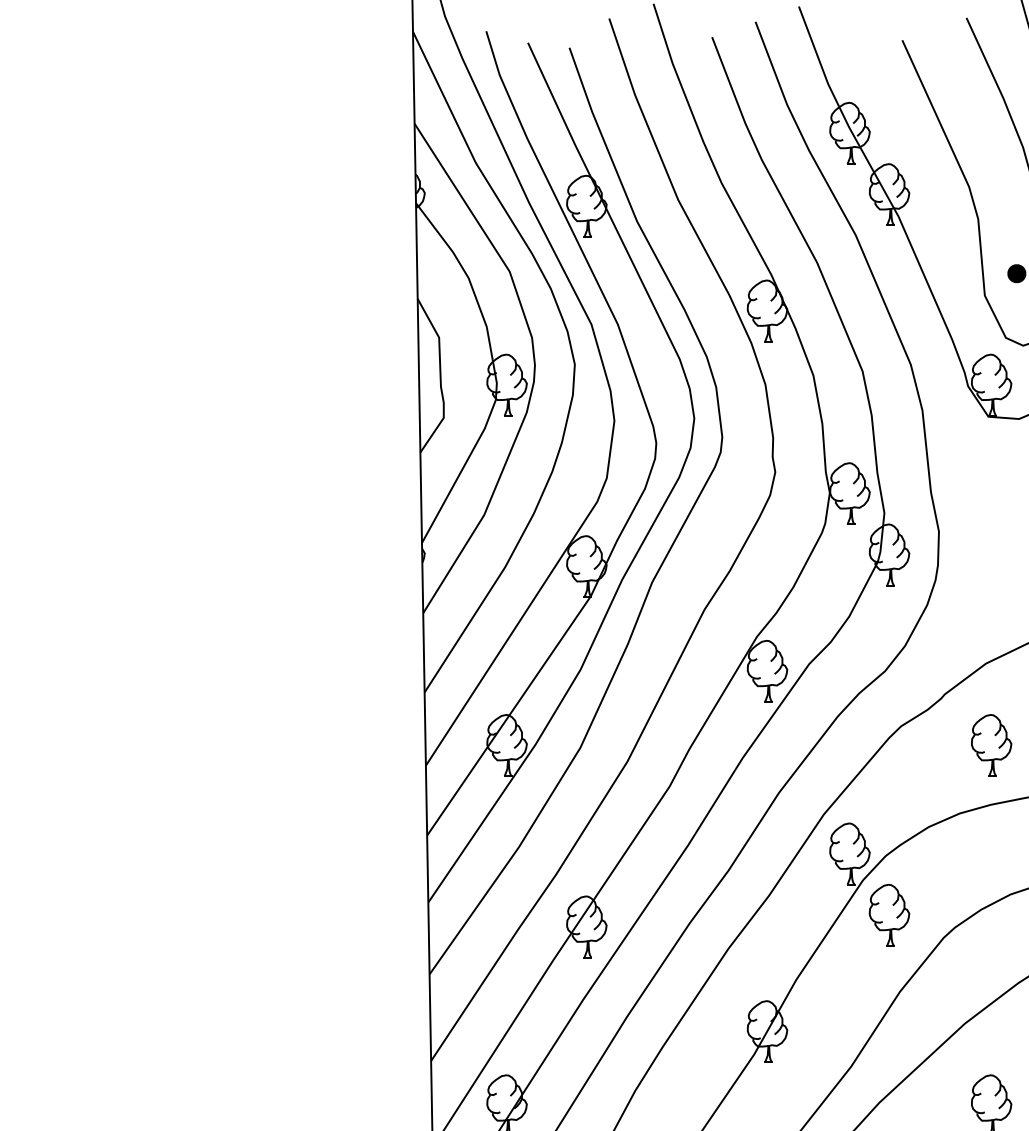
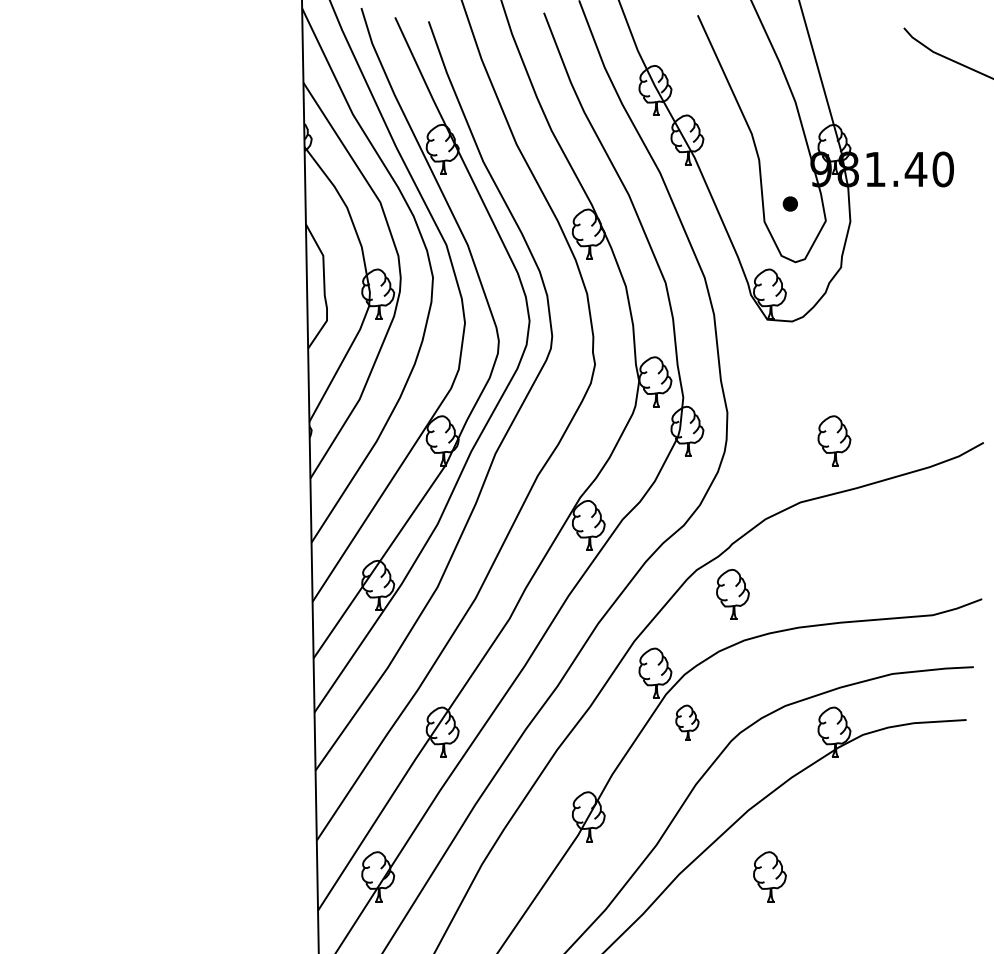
part: (991, 745) -> (732, 594), moved
part: (889, 914) -> (687, 722), size x0.7

